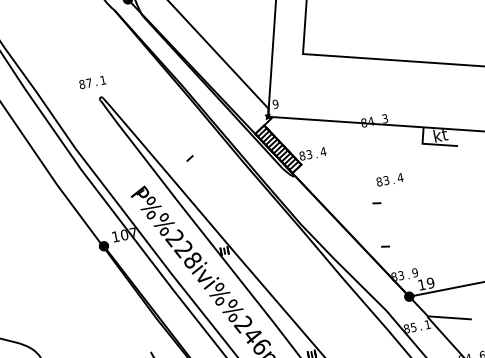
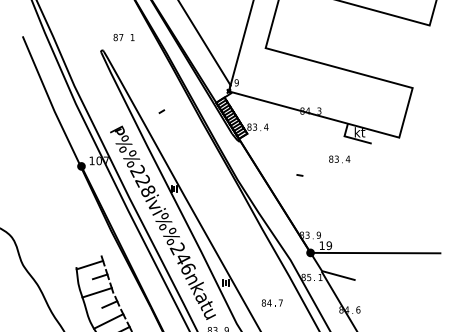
text: (91, 82) -> (123, 37), moved
text: (389, 180) -> (339, 159), moved
part: (385, 246) -> (299, 210), removed

